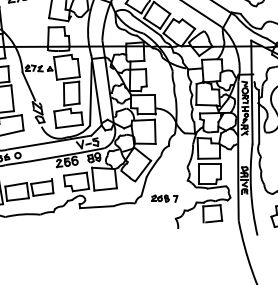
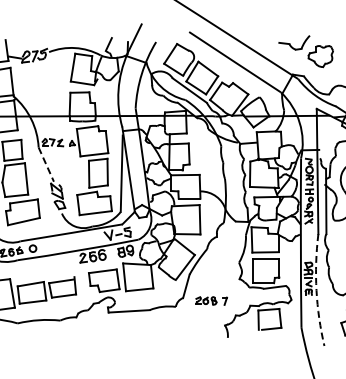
line: (29, 86) -> (46, 164), solid -> dashed
arc: (251, 189) -> (316, 290), solid -> dashed

